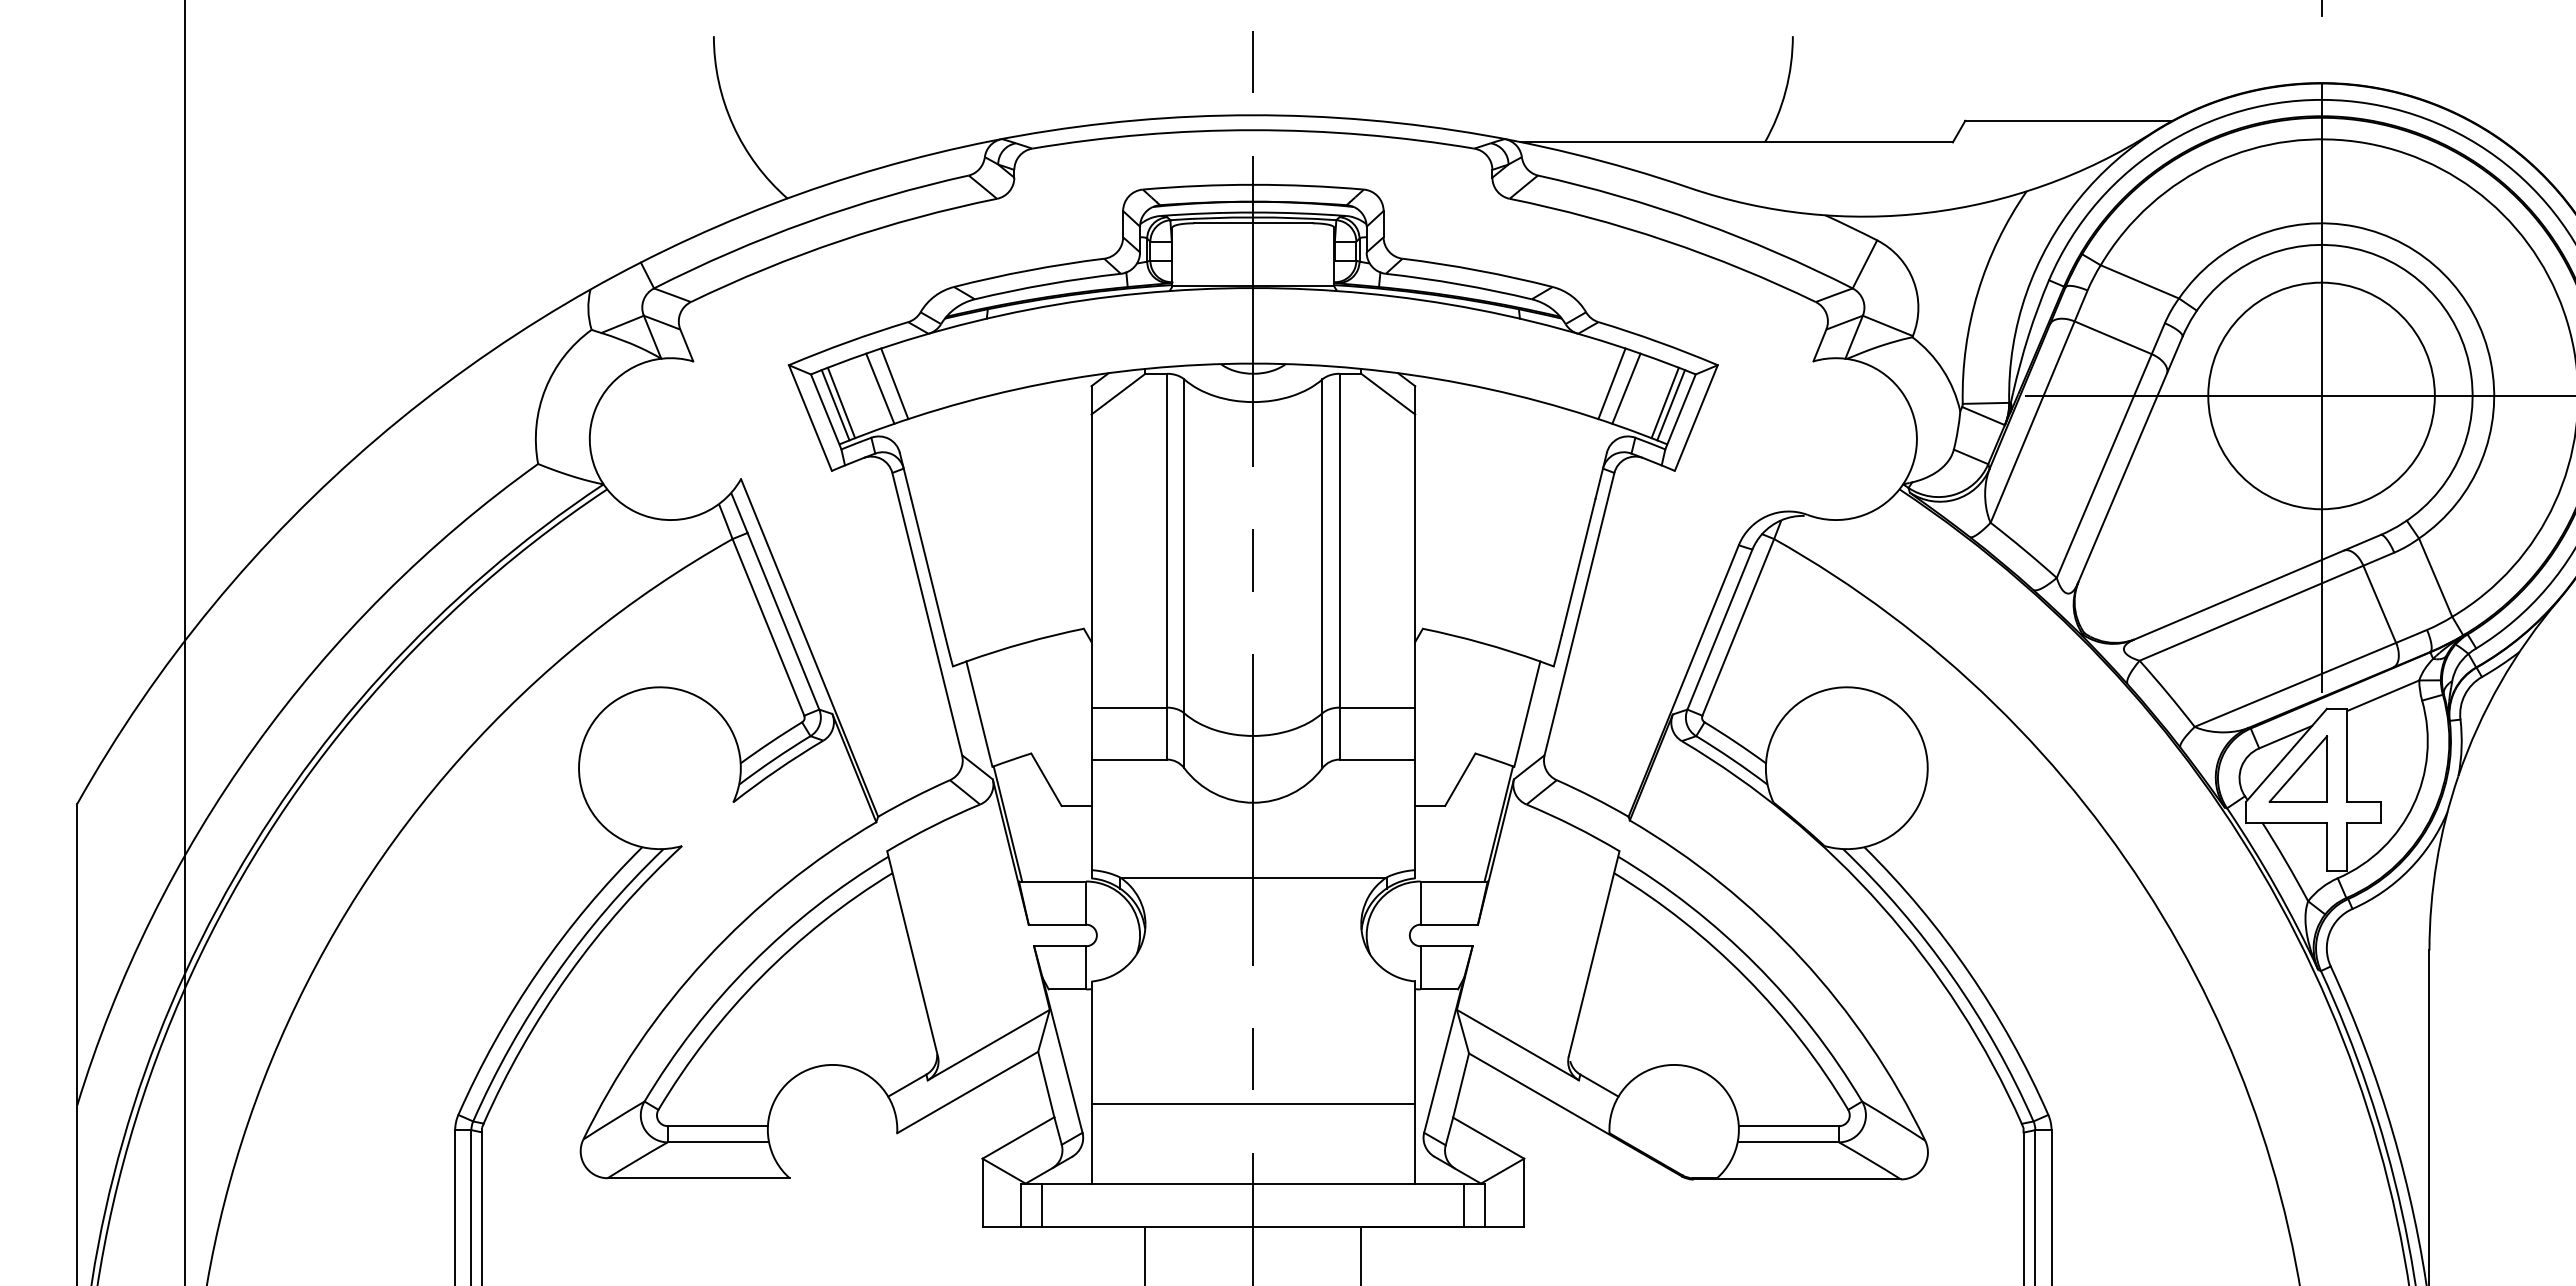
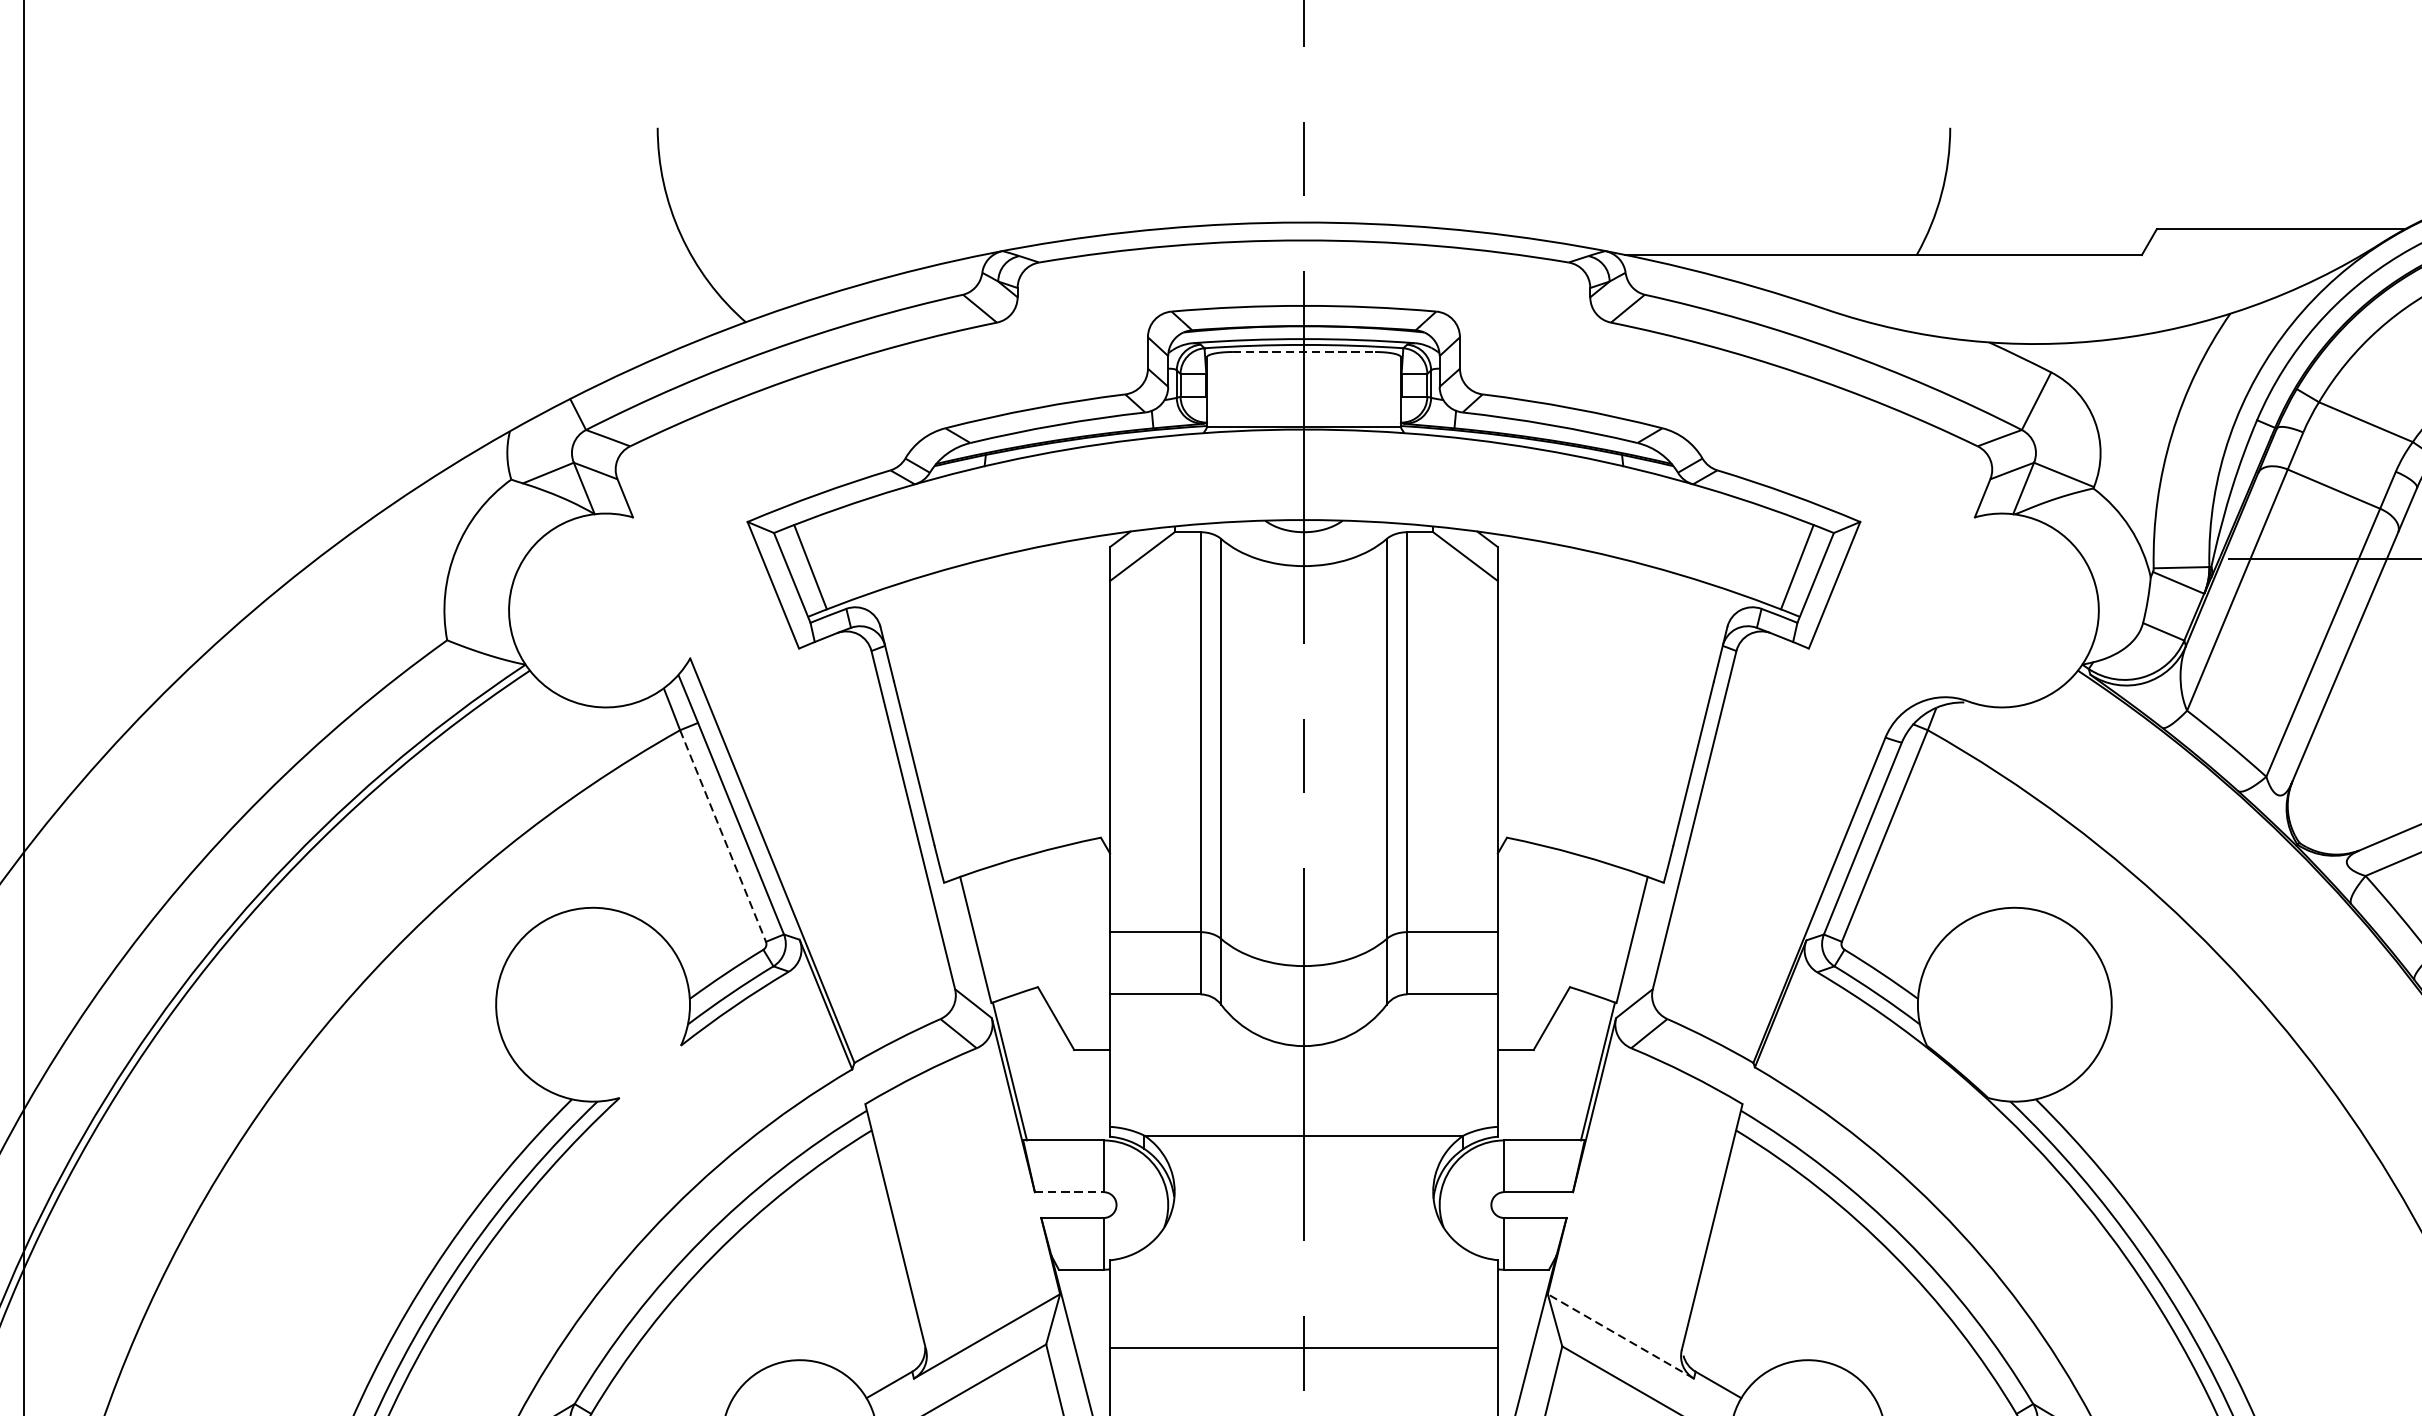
line: (1253, 223) -> (1304, 352), solid -> dashed
line: (894, 383) -> (874, 543), removed
line: (1611, 383) -> (1732, 543), removed
line: (880, 388) -> (857, 549), removed
line: (1626, 388) -> (1750, 549), removed
line: (835, 405) -> (803, 570), removed
line: (1670, 405) -> (1803, 570), removed
line: (768, 627) -> (723, 836), solid -> dashed
line: (1057, 924) -> (1069, 1191), solid -> dashed
line: (1517, 1044) -> (1620, 1335), solid -> dashed
line: (1253, 1103) -> (1304, 1347), moved

